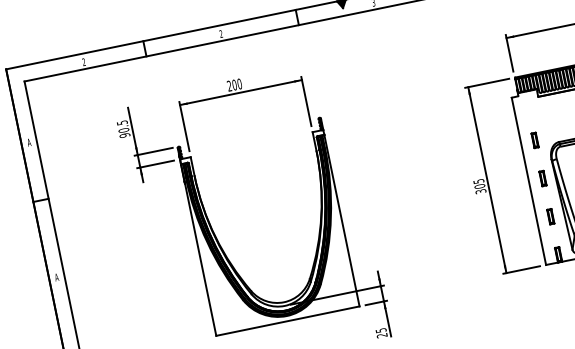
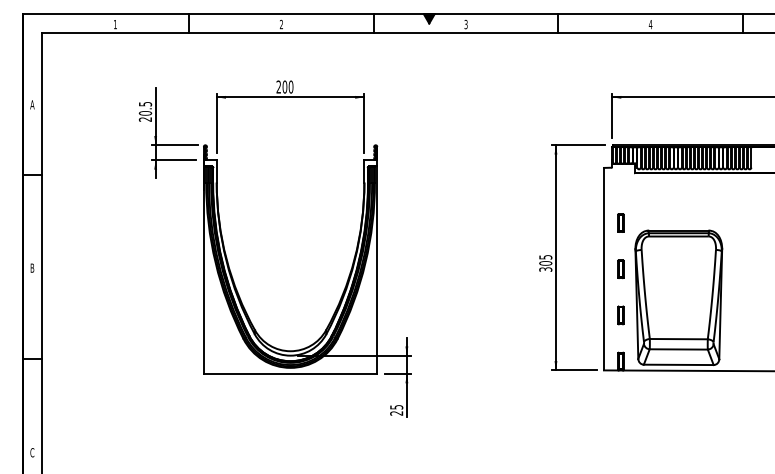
text: (83, 61) -> (114, 23), 2 -> 1
text: (124, 135) -> (145, 119), 90.5 -> 20.5
text: (56, 276) -> (32, 267), A -> B

